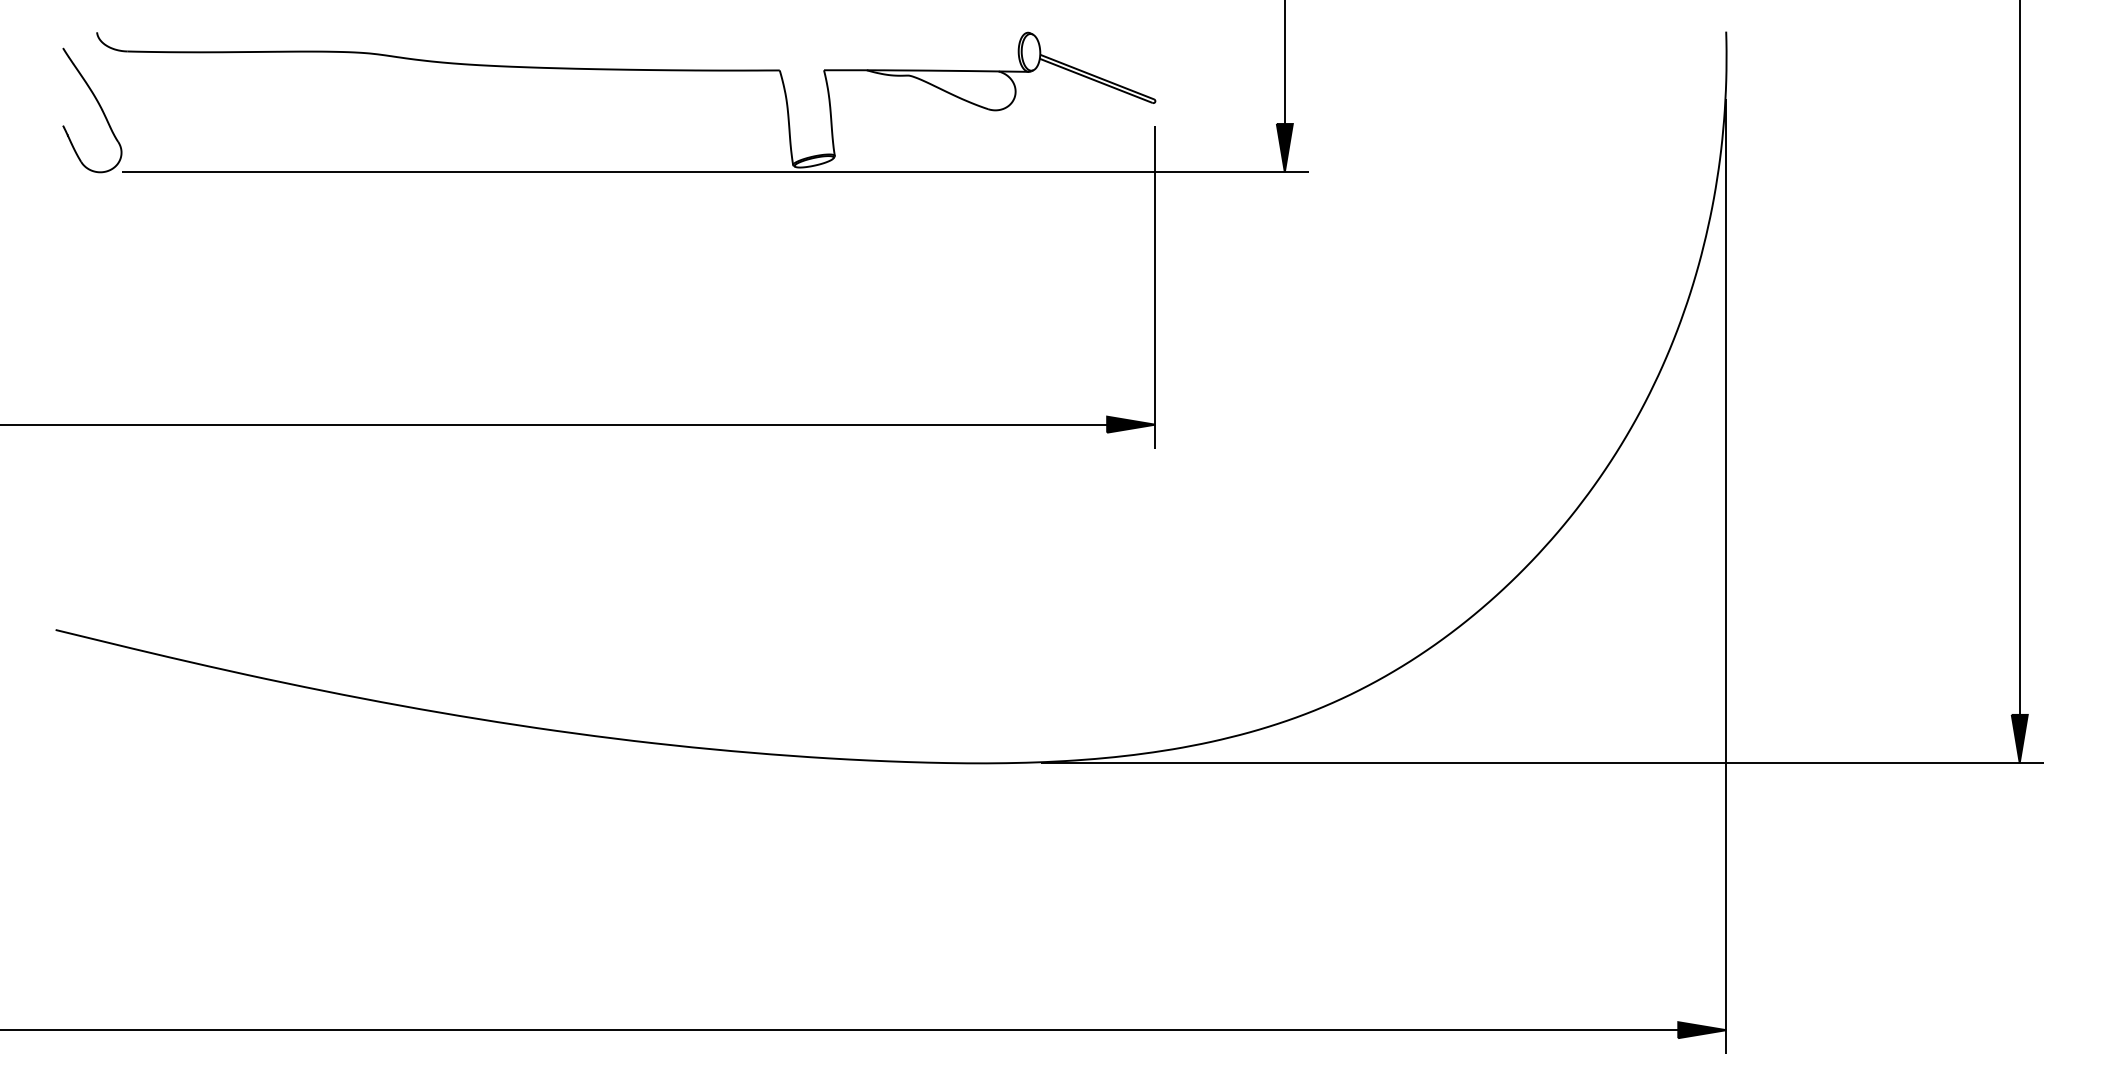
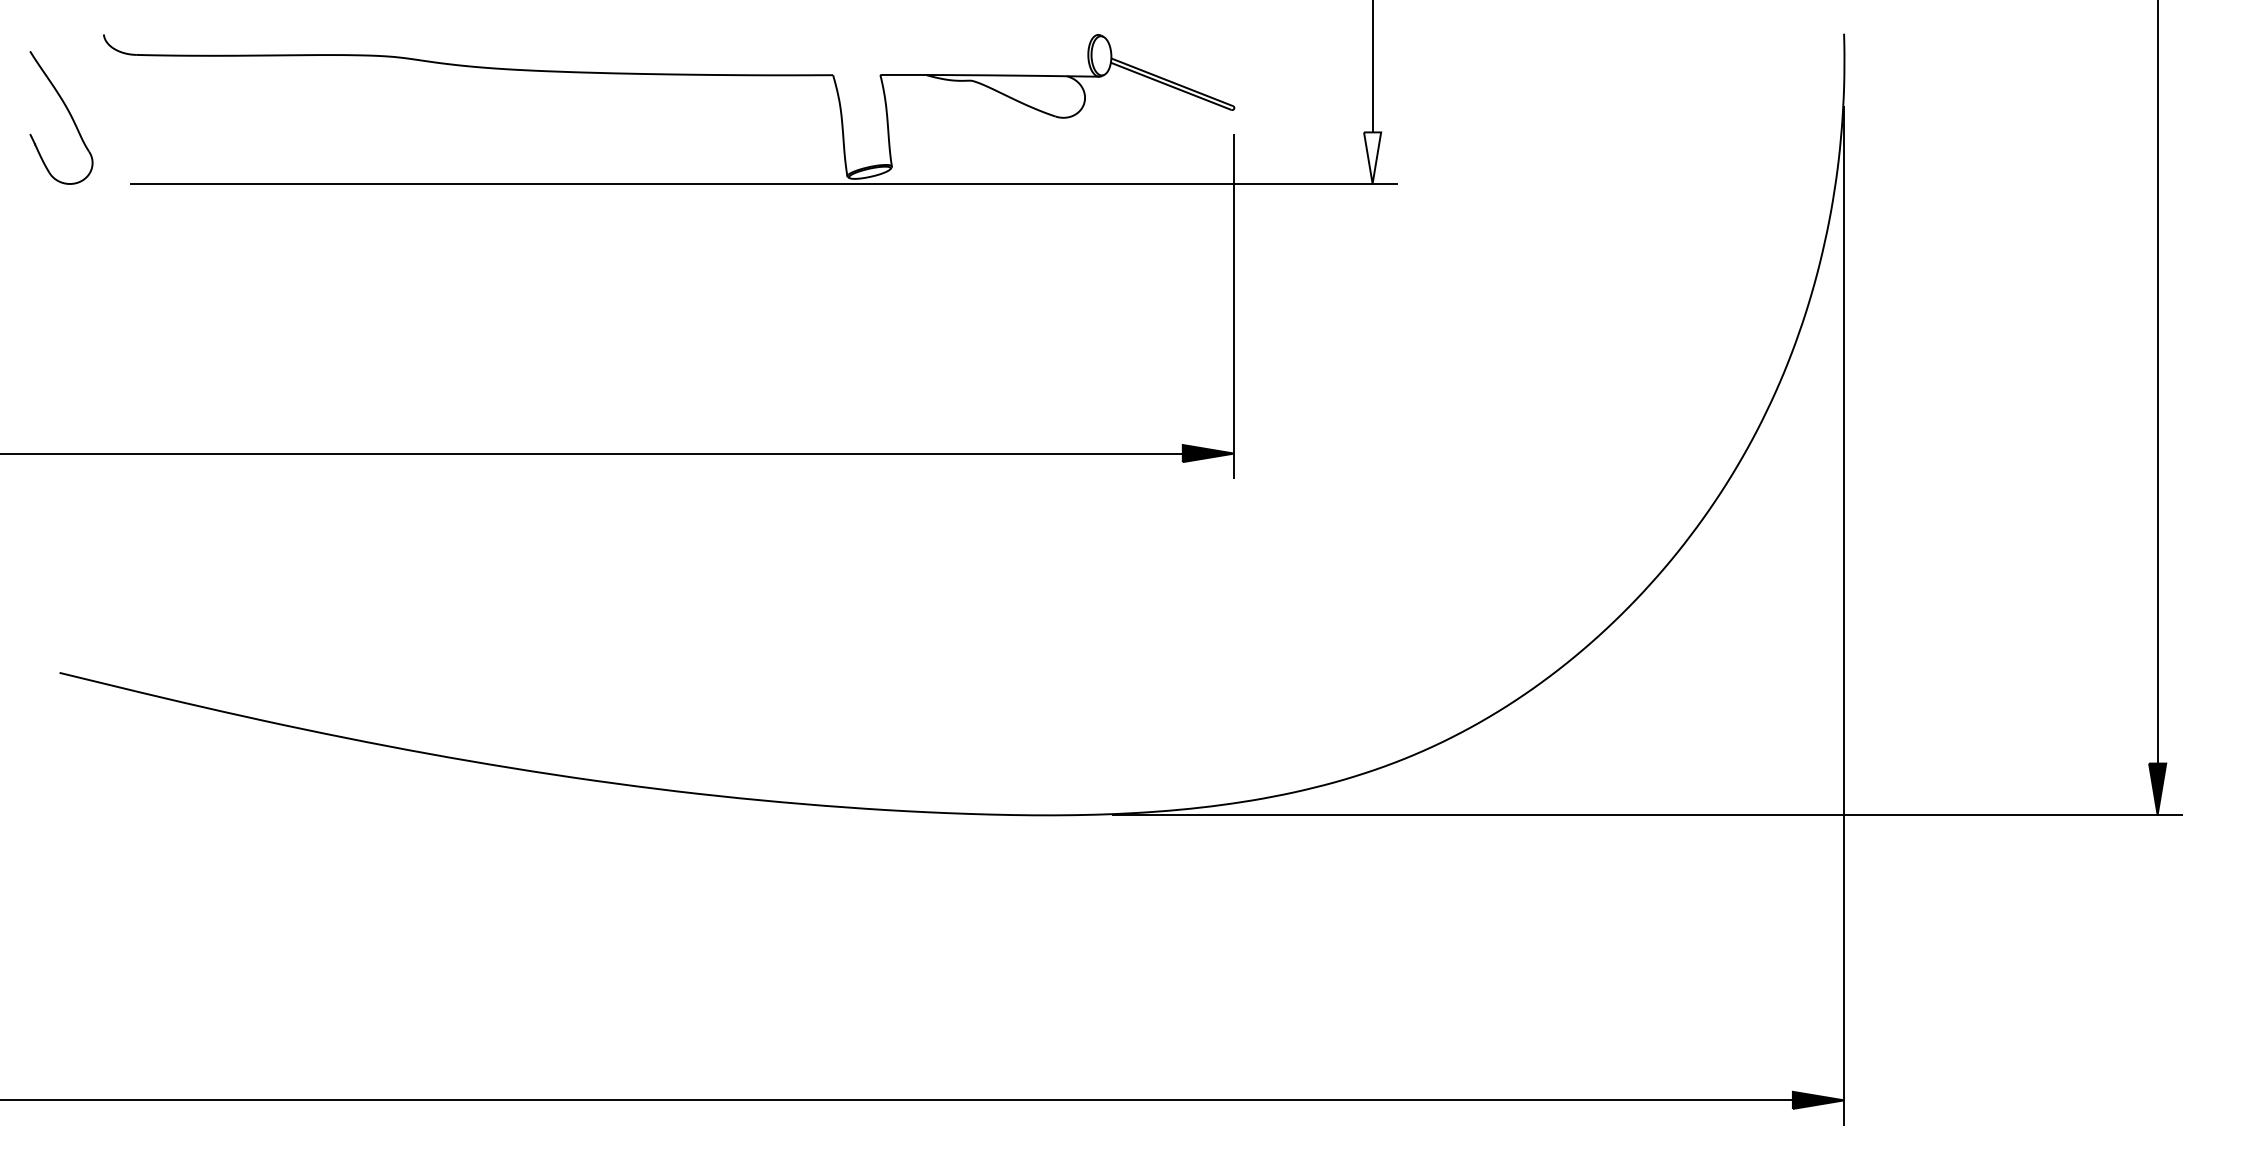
part: (99, 107) -> (69, 114), moved
fill: (1284, 148) -> (1372, 158), removed

